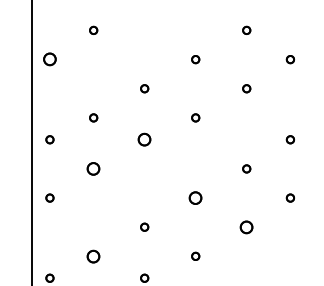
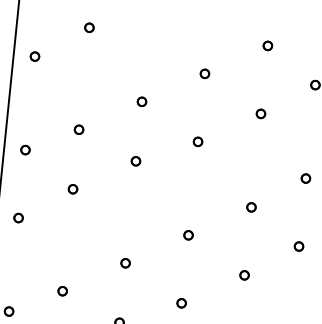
part: (49, 59) -> (34, 56), size x0.62
part: (144, 139) -> (135, 160), size x0.62
part: (93, 168) -> (72, 188), size x0.62
part: (195, 197) -> (188, 234), size x0.62
part: (246, 226) -> (244, 274), size x0.62
part: (93, 255) -> (62, 290), size x0.62

